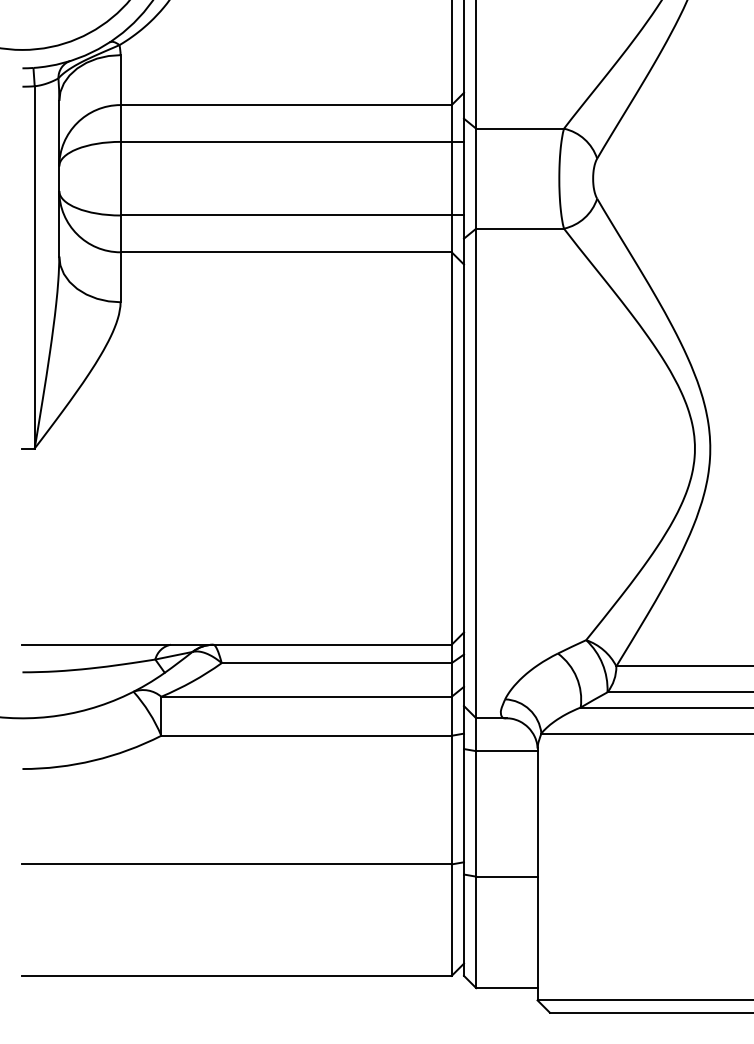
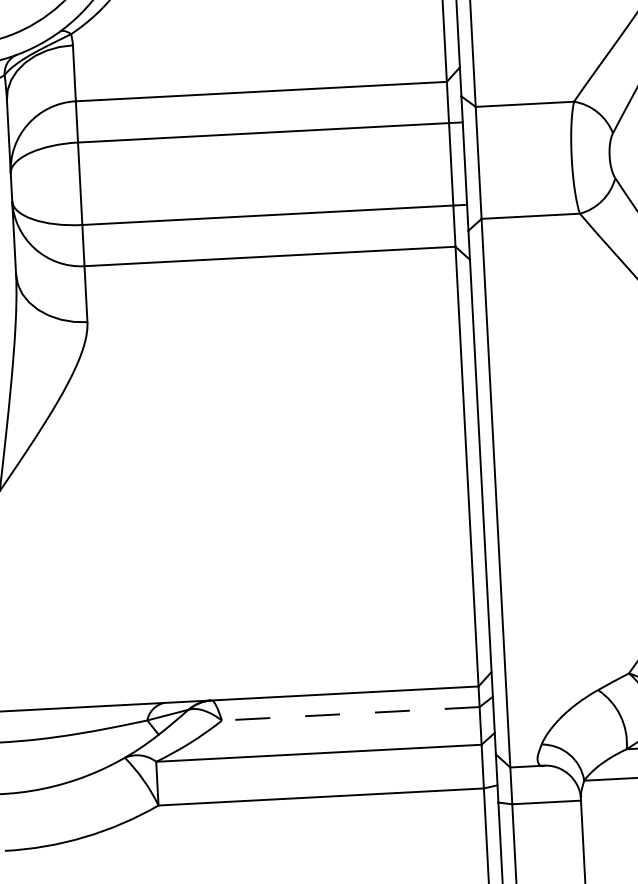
line: (336, 663) -> (350, 714), solid -> dashed

